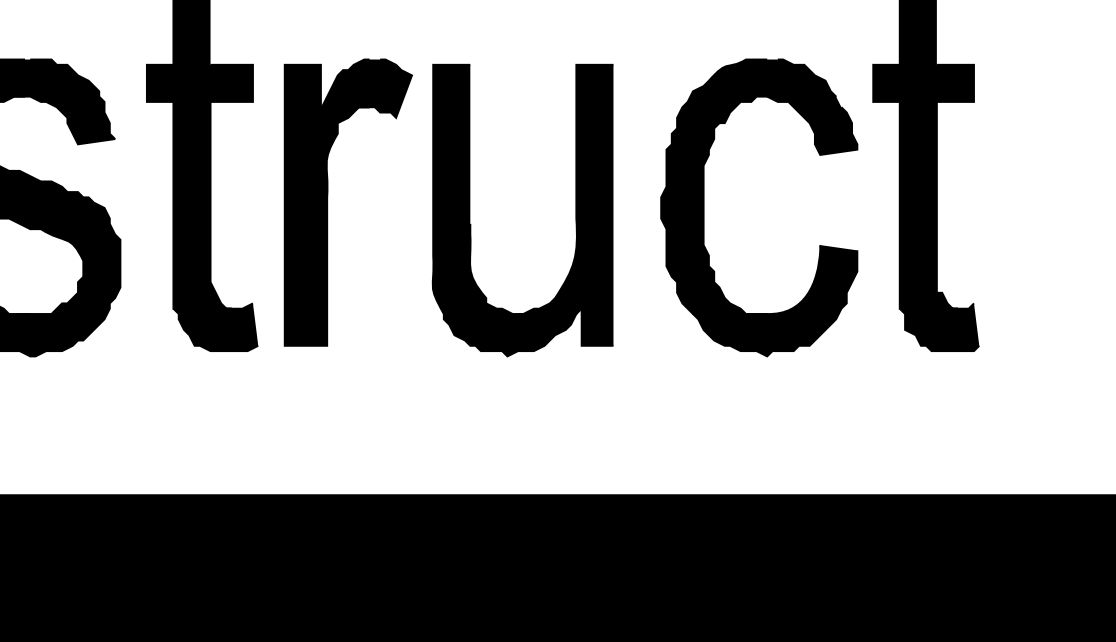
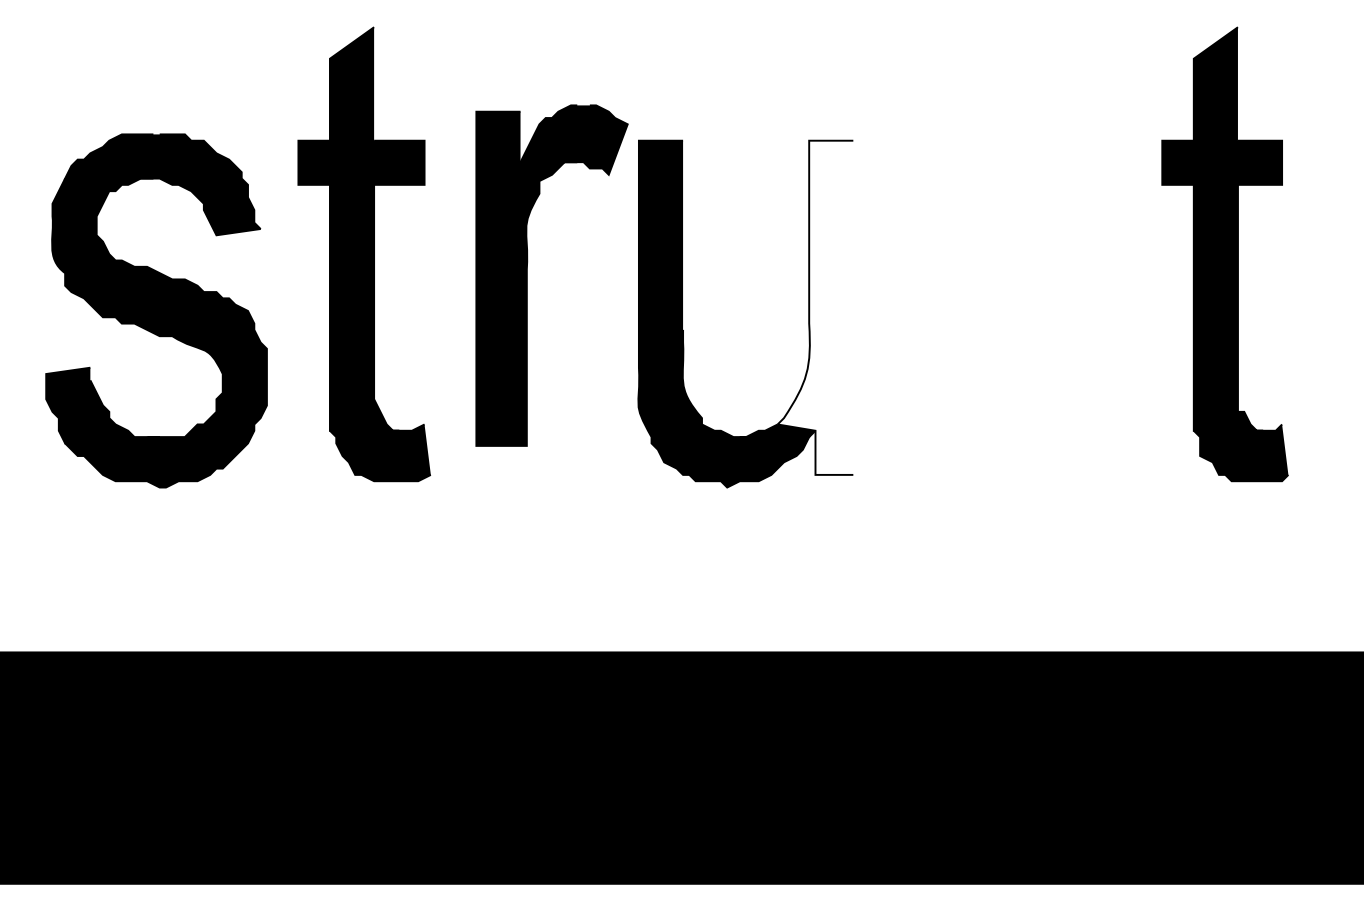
part: (327, 202) -> (527, 275), moved
fill: (581, 205) -> (815, 307), removed
part: (704, 207) -> (961, 310), removed

